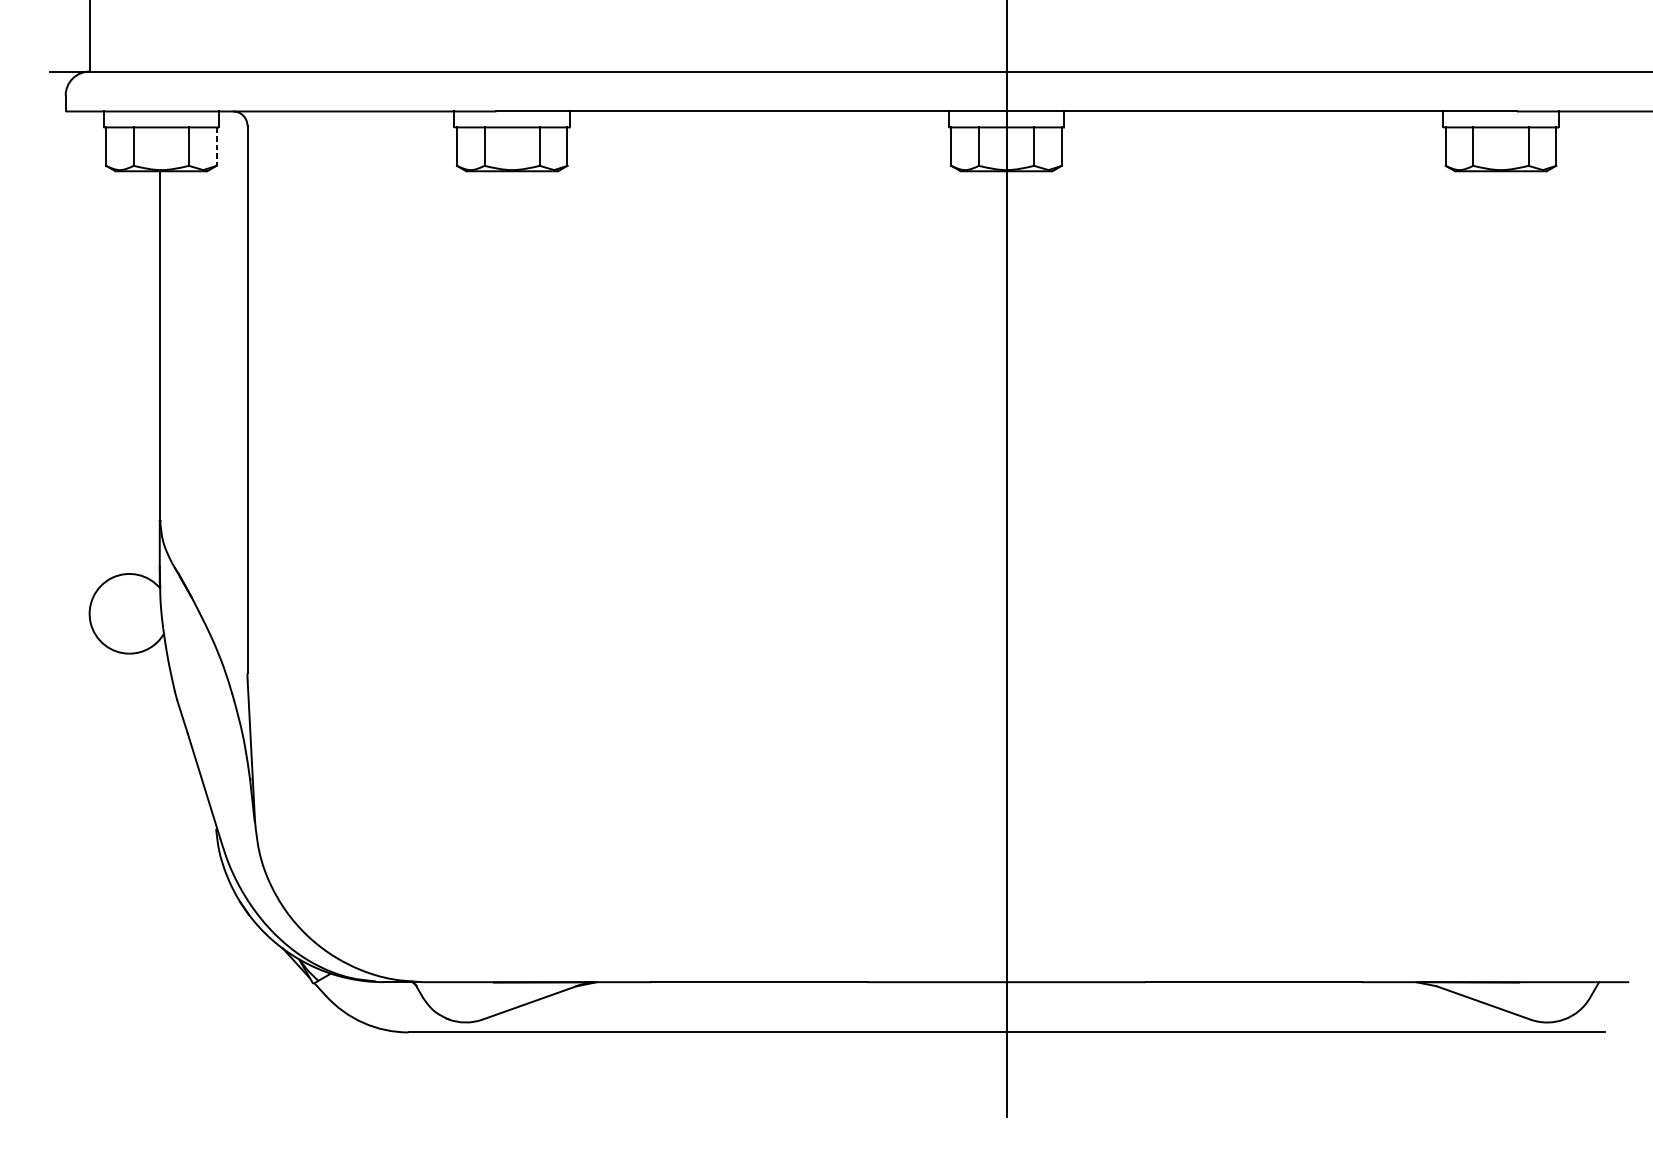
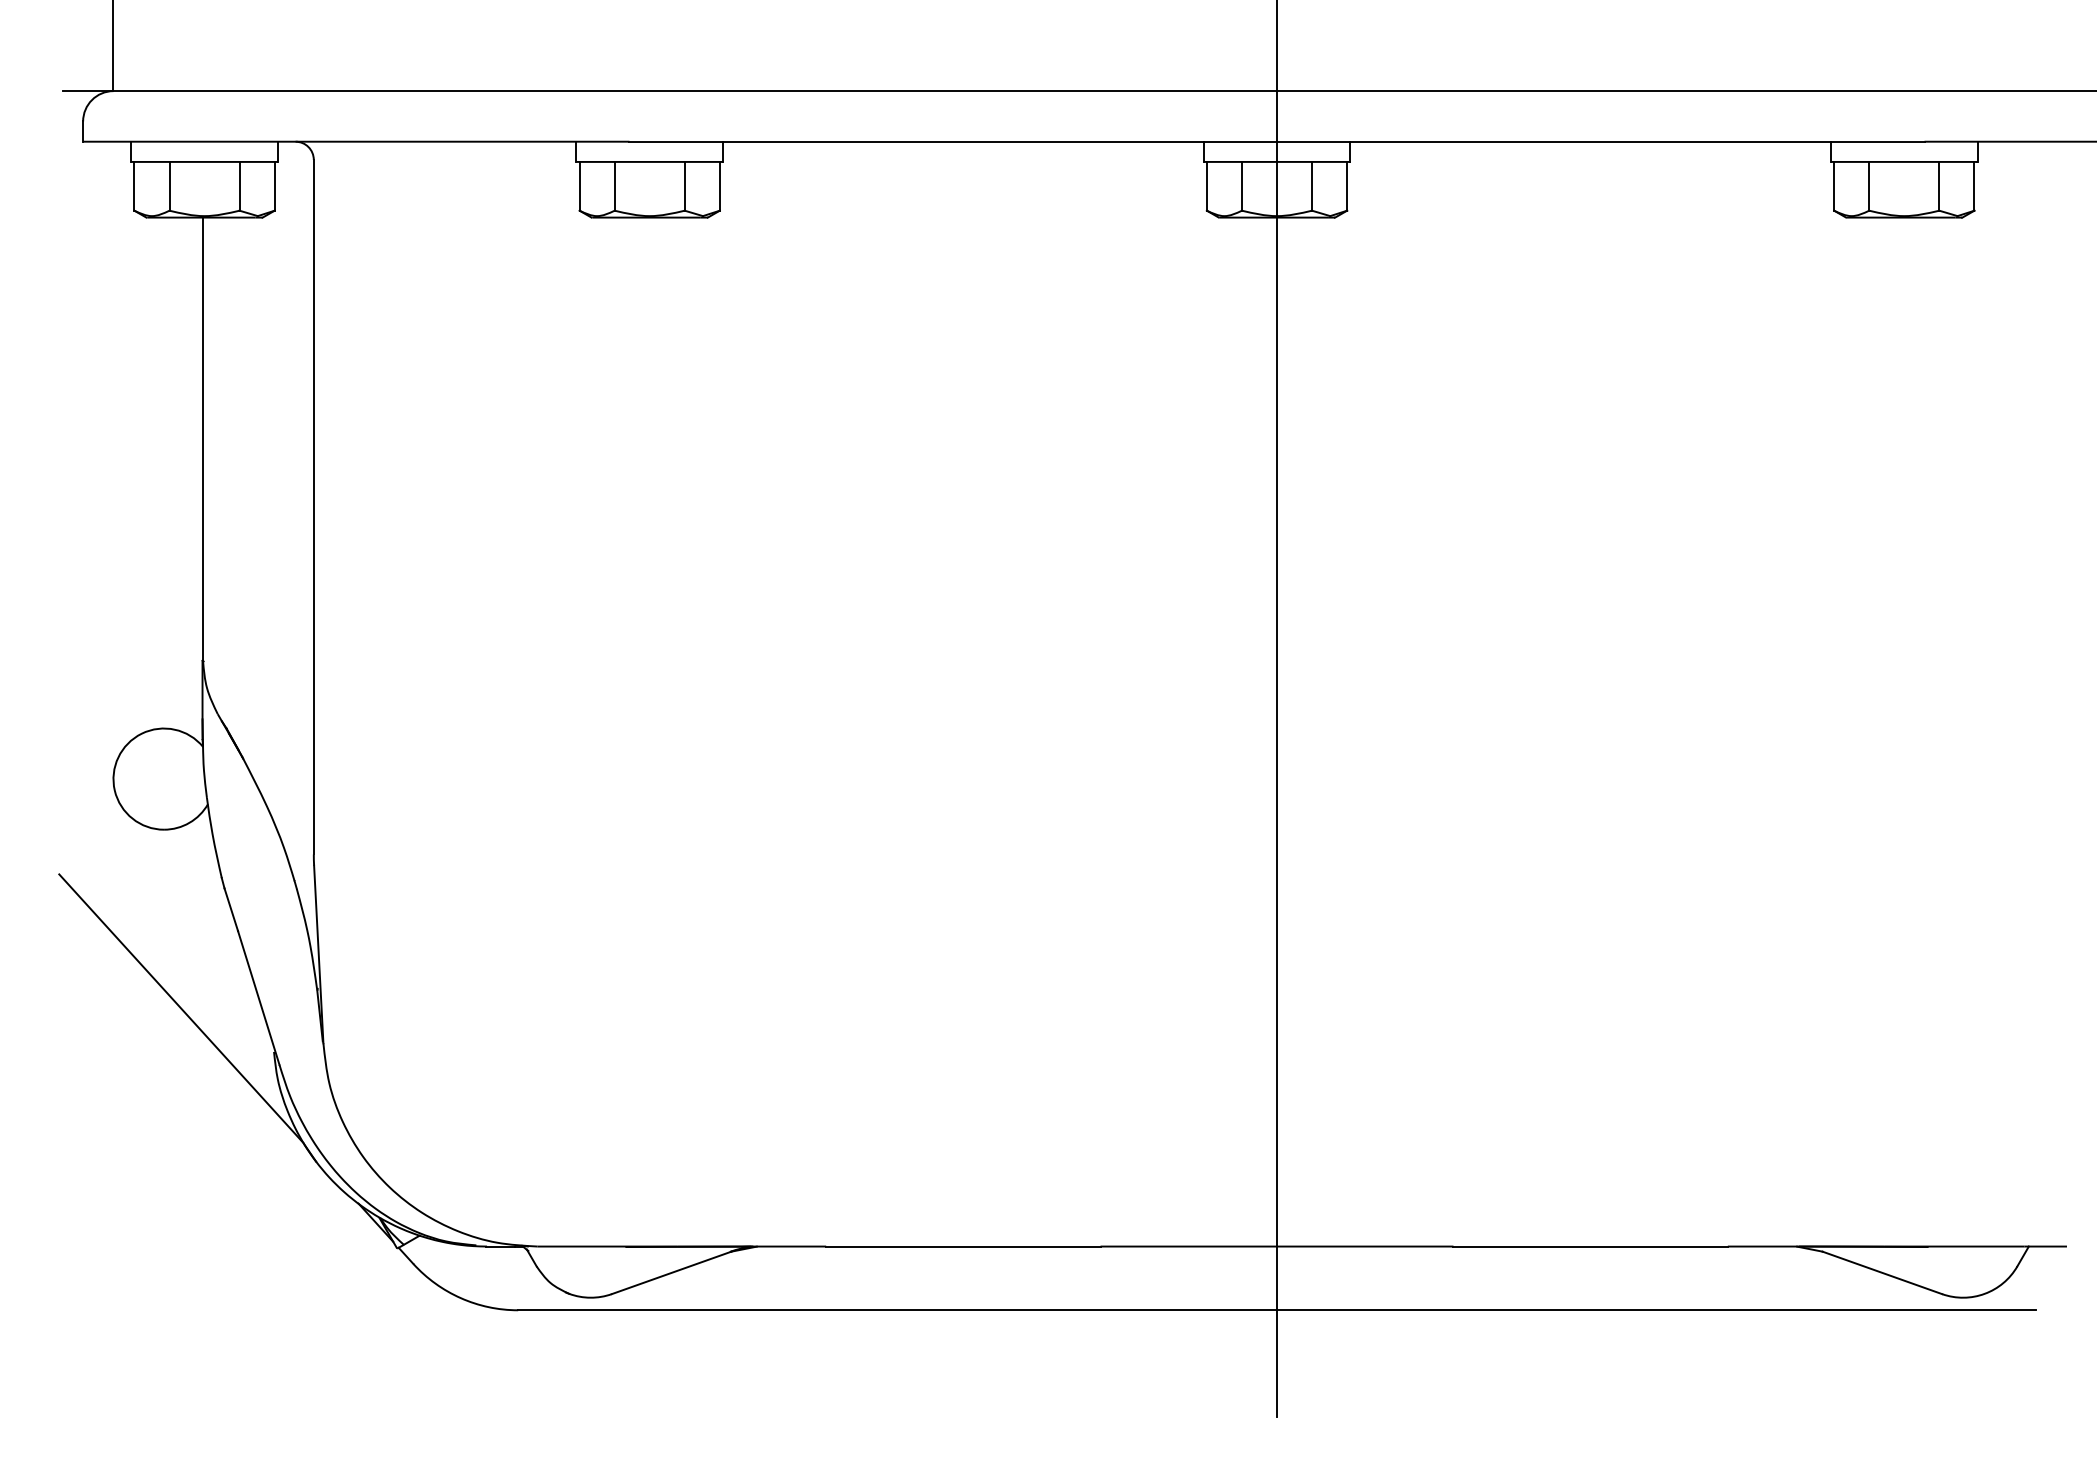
line: (216, 146) -> (274, 186), dashed -> solid
line: (143, 794) -> (181, 1008), added

